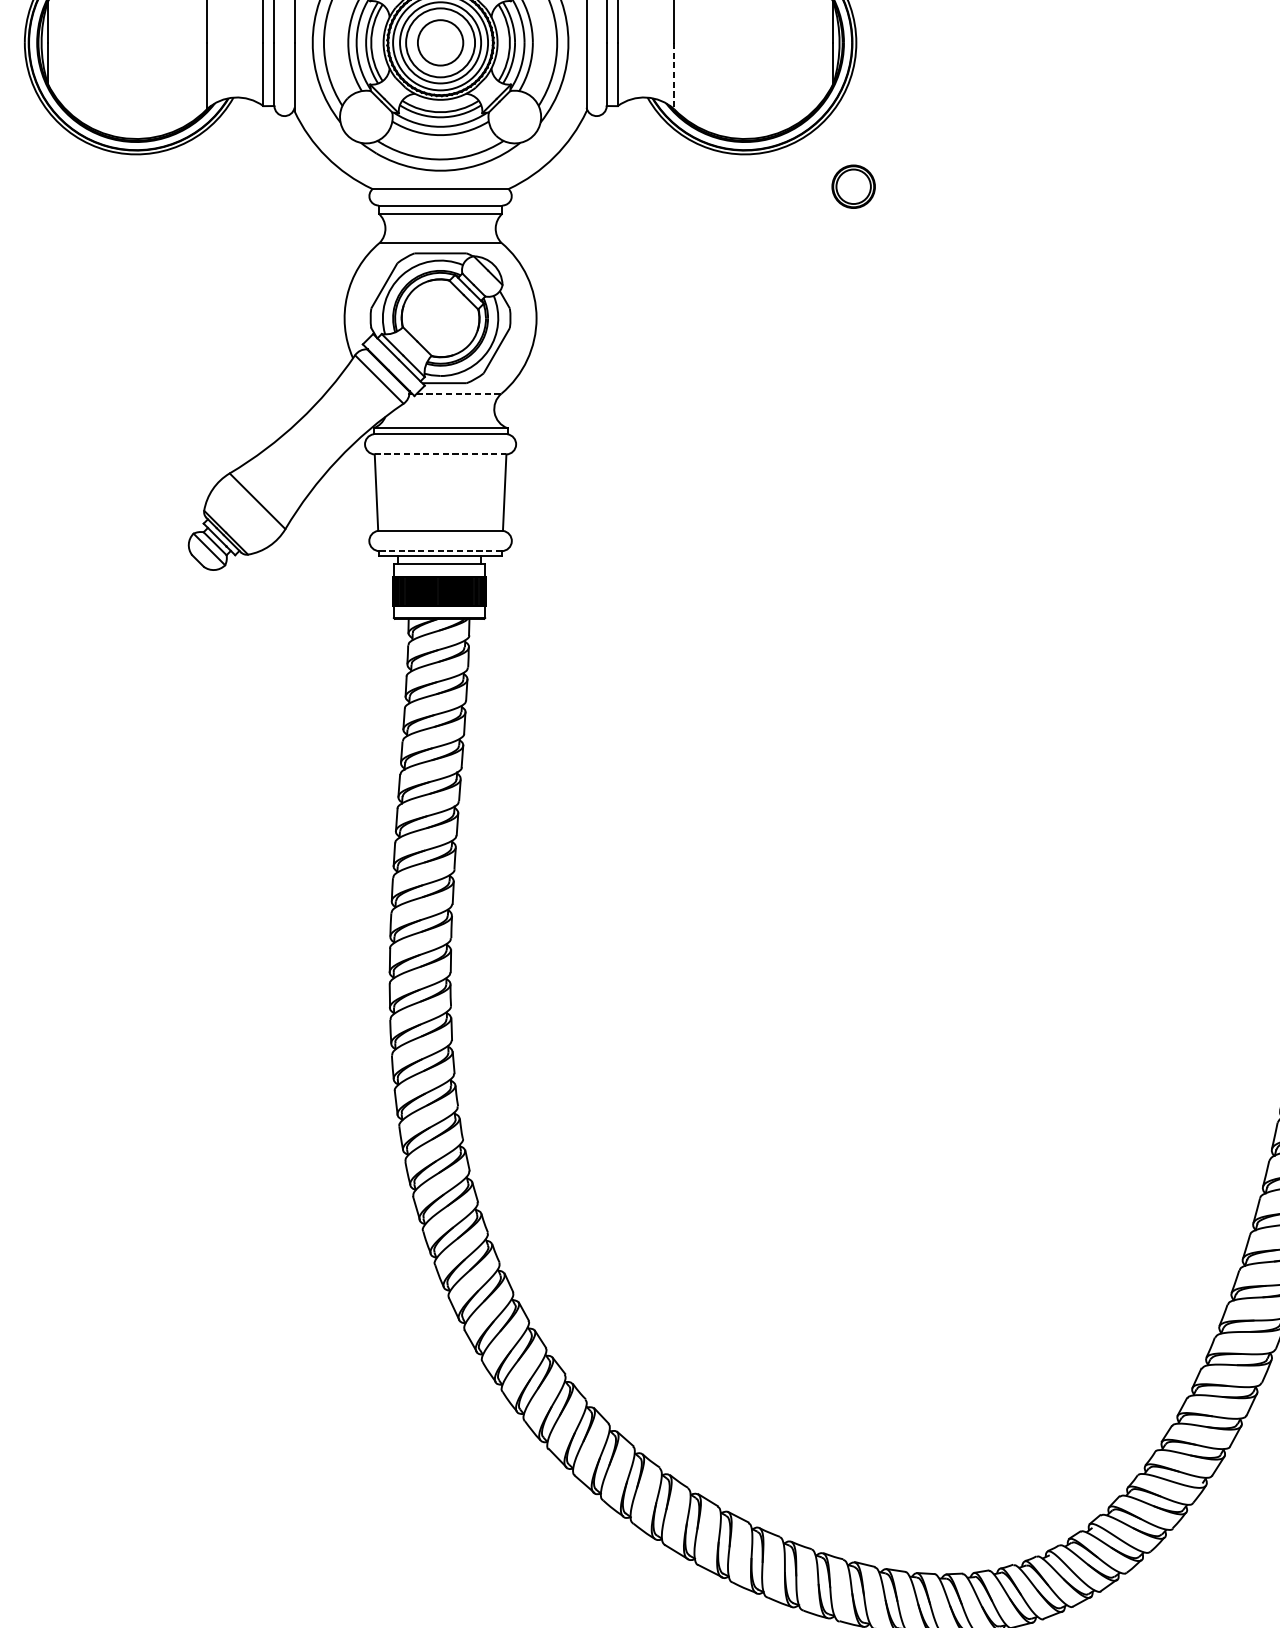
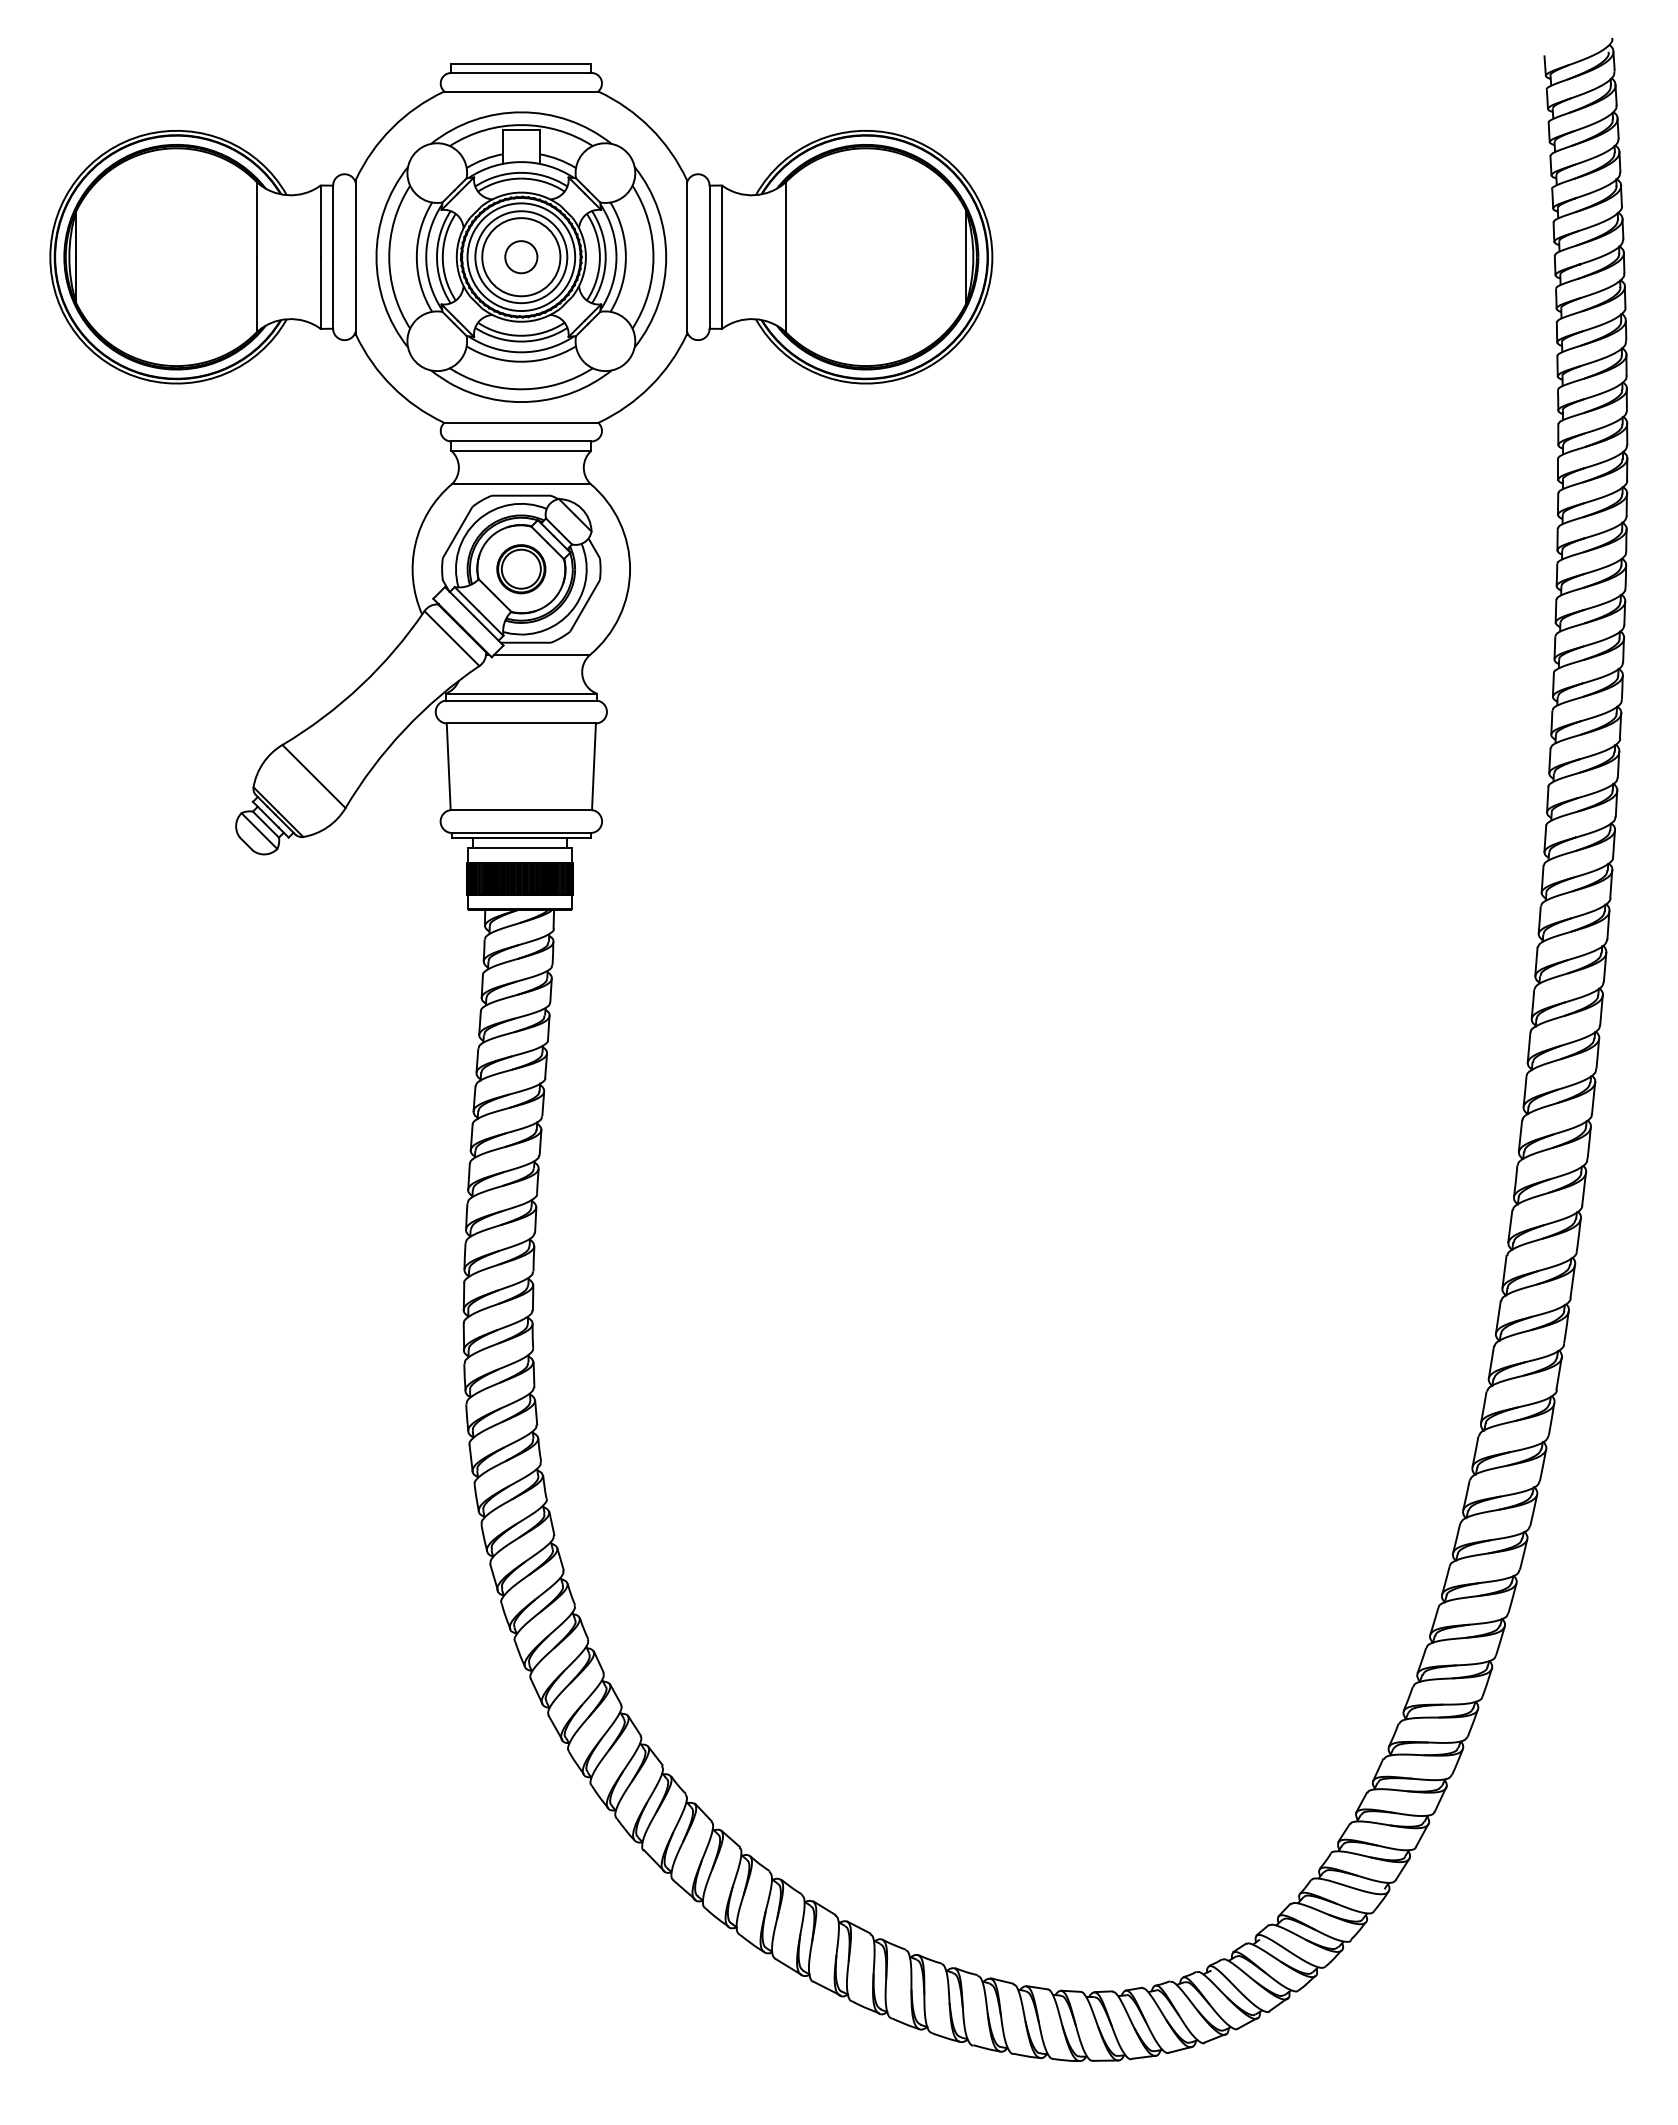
circle: (440, 43) -> (521, 257), size x0.62
line: (674, 75) -> (786, 294), dashed -> solid
part: (853, 187) -> (521, 569), moved
line: (459, 393) -> (542, 654), dashed -> solid
line: (440, 454) -> (521, 723), dashed -> solid
line: (440, 550) -> (521, 832), dashed -> solid

